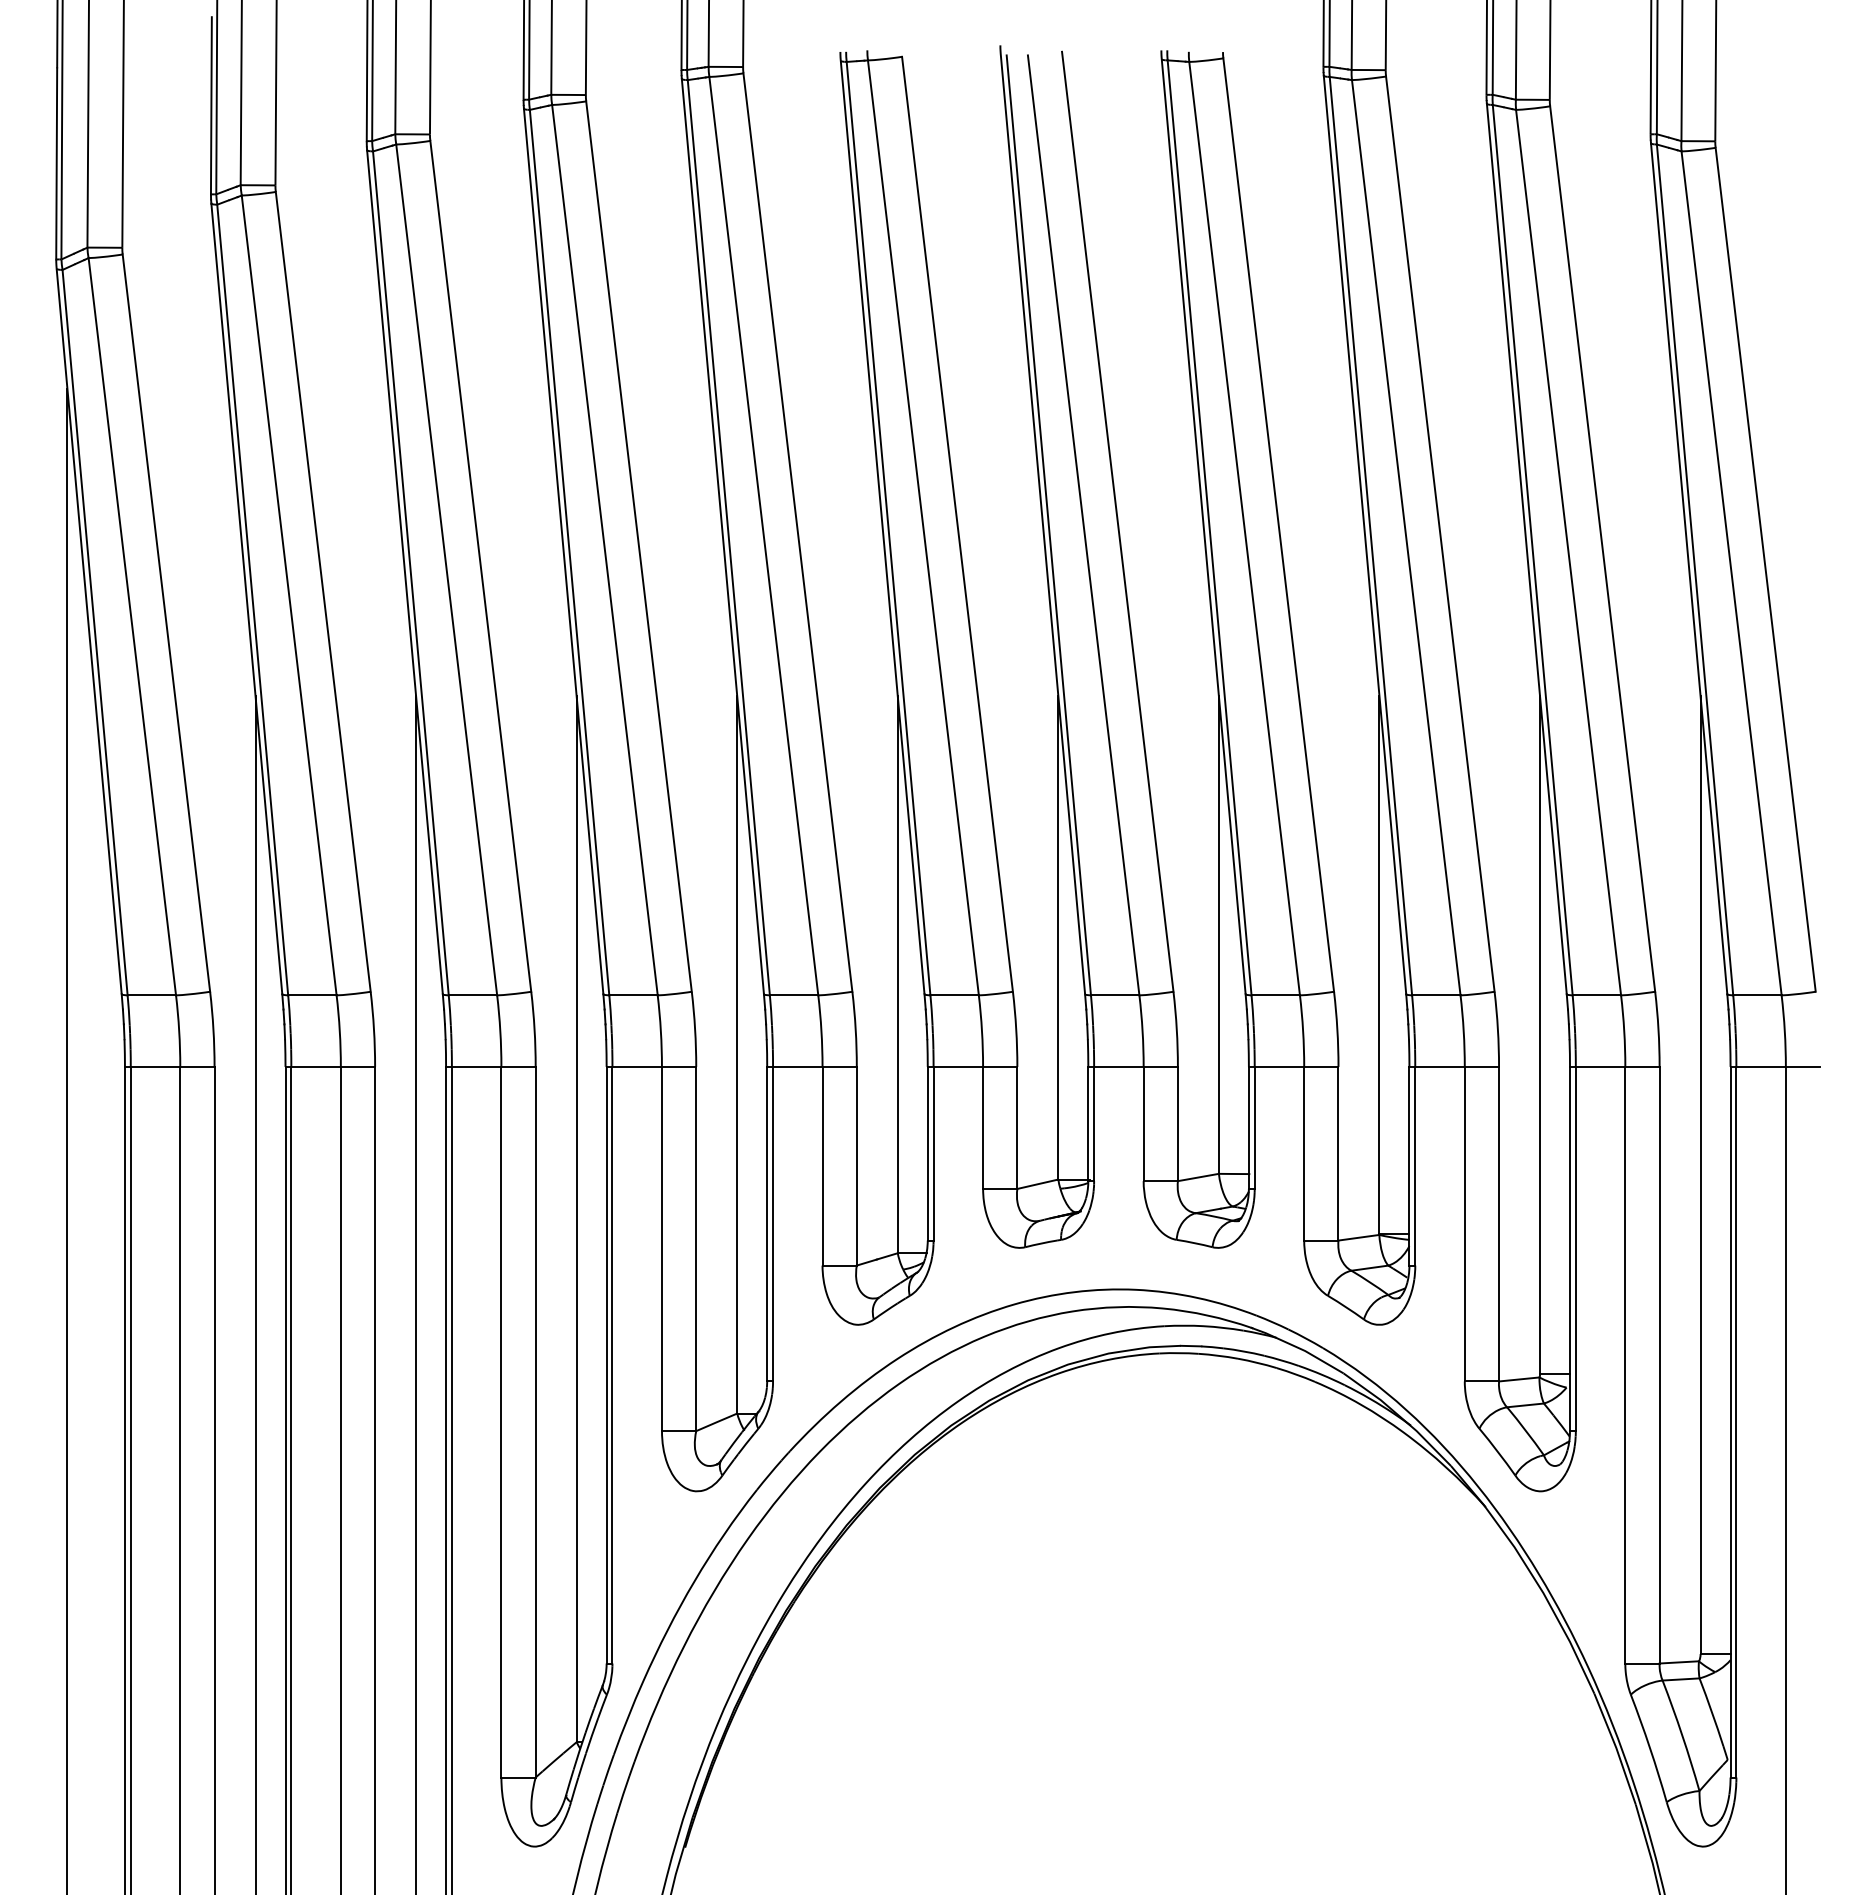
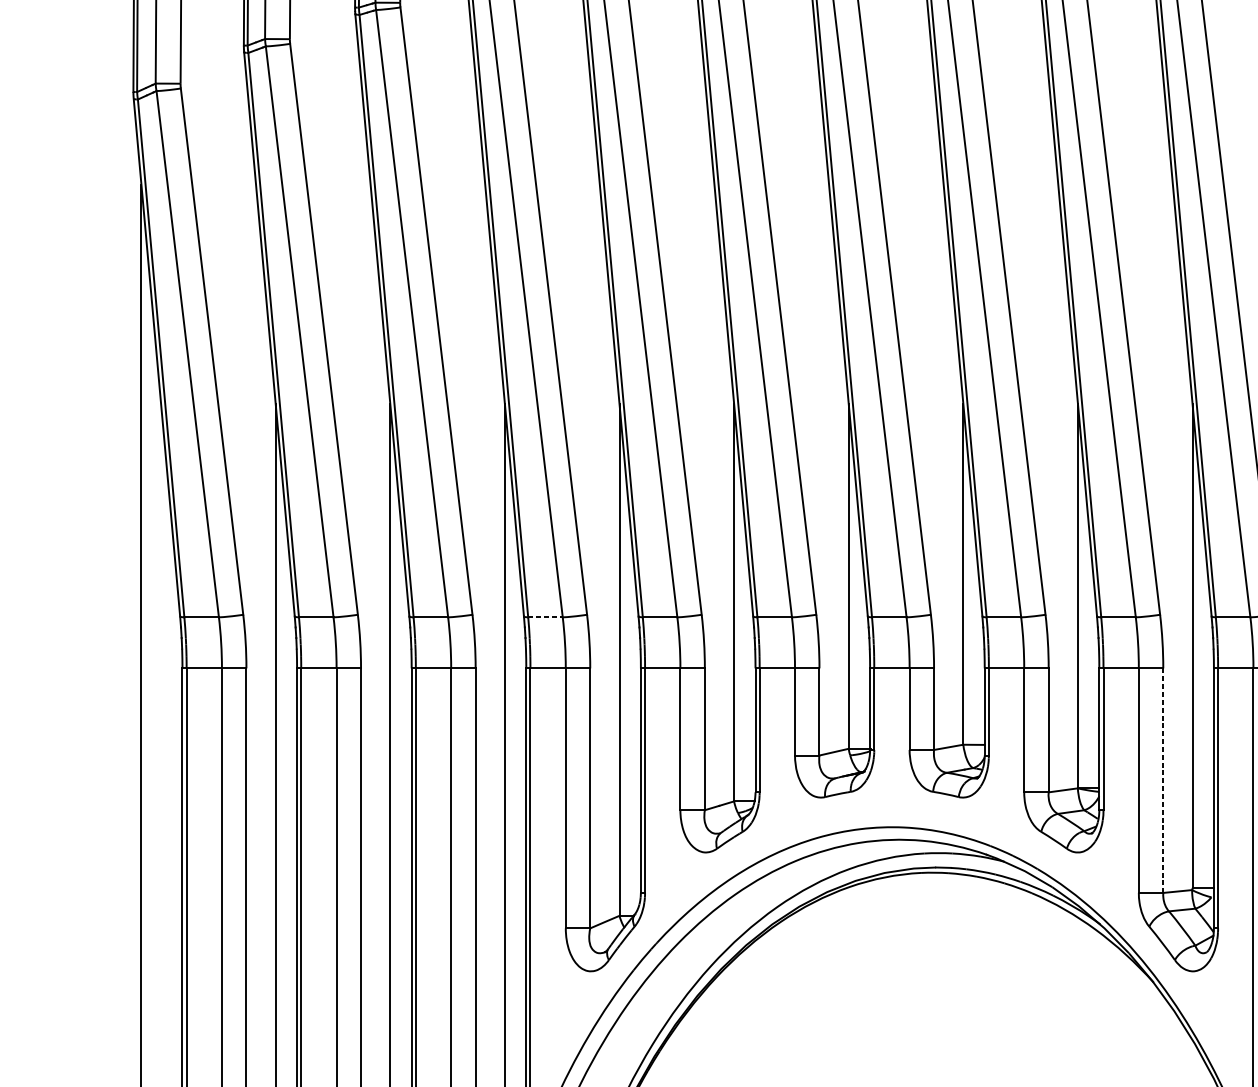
line: (634, 995) -> (546, 617), solid -> dashed
line: (1499, 1224) -> (1163, 780), solid -> dashed

